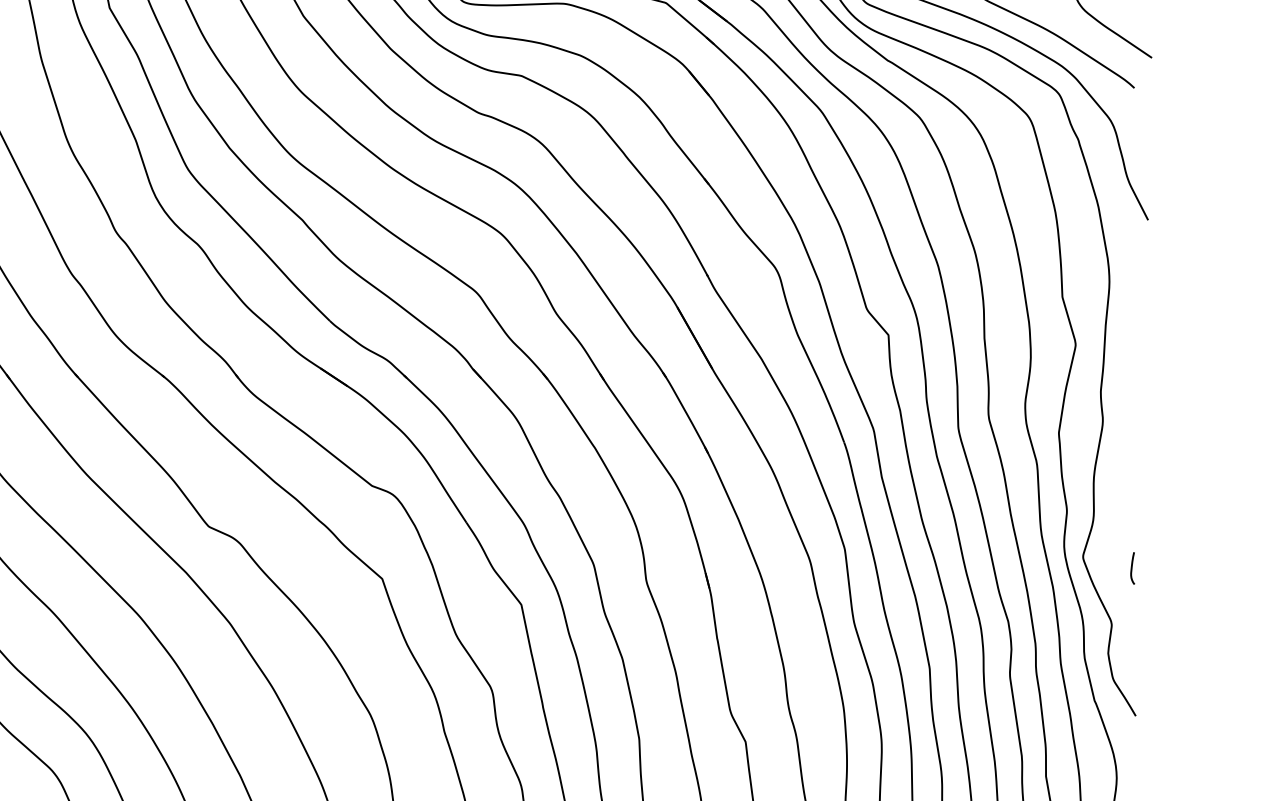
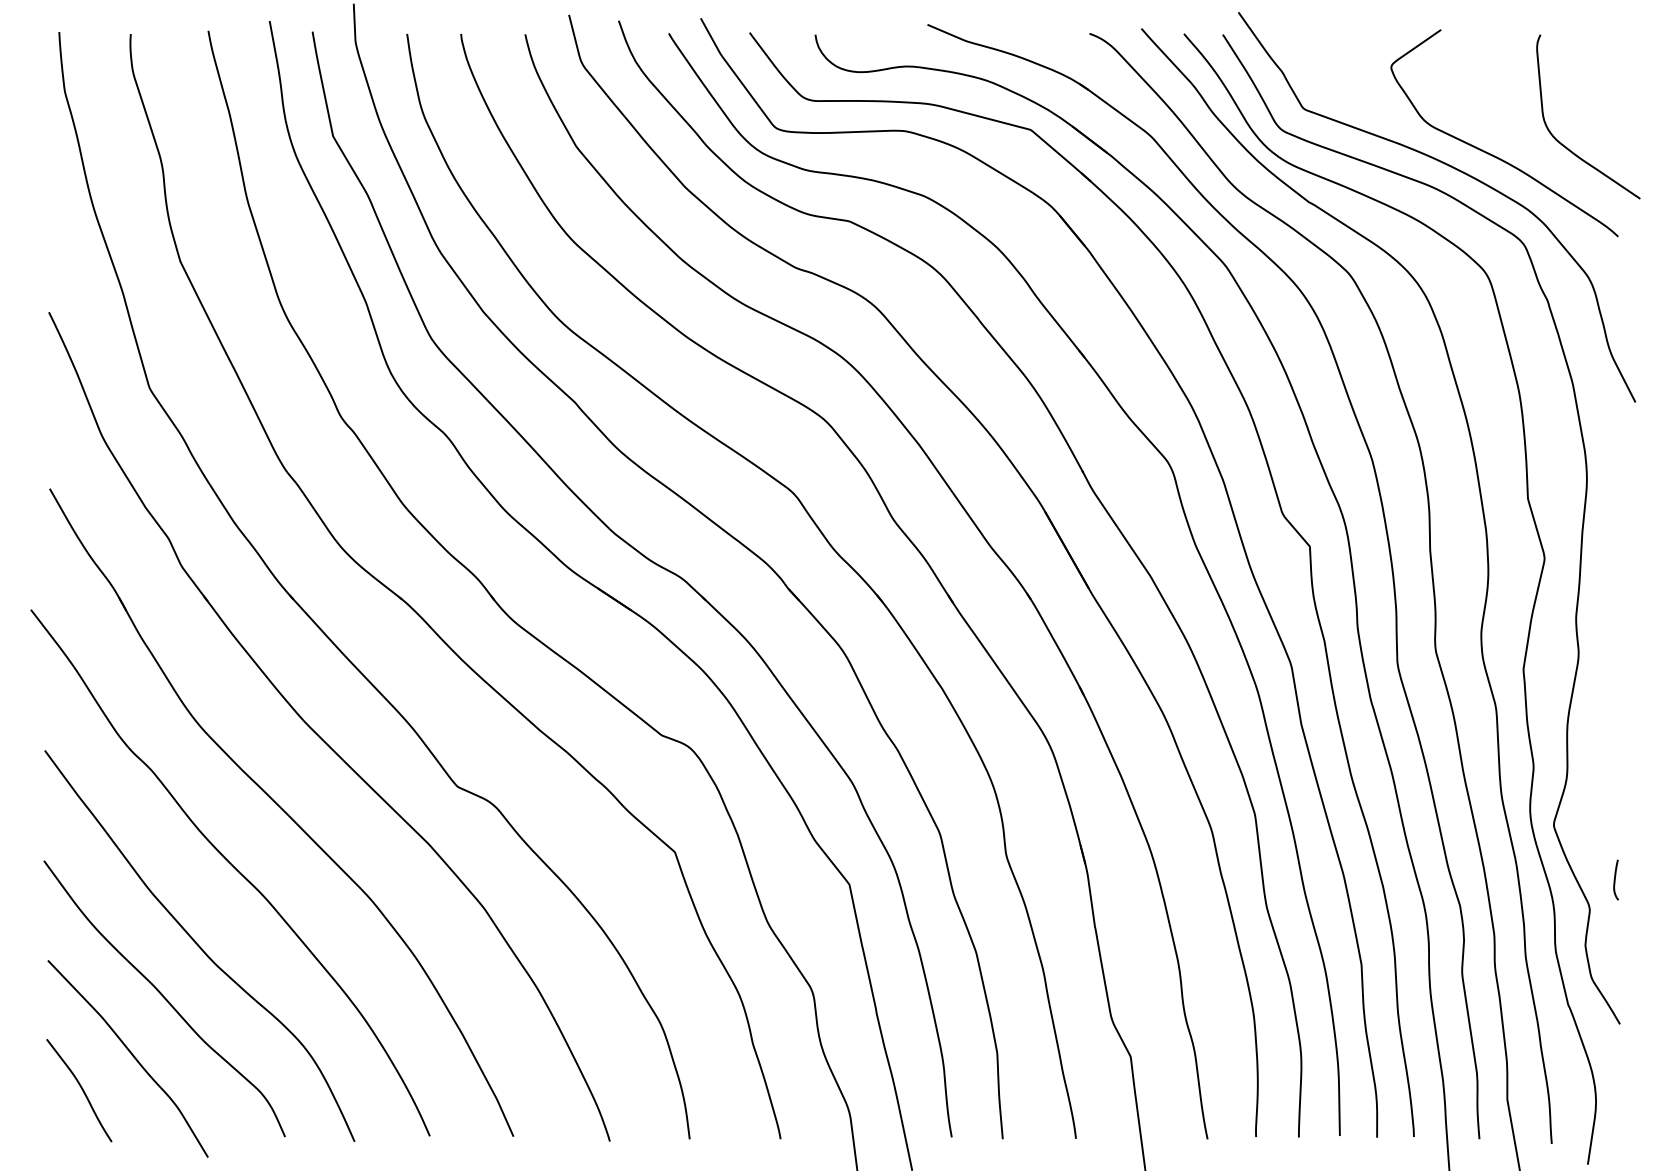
curve: (1132, 567) -> (1615, 879), moved

